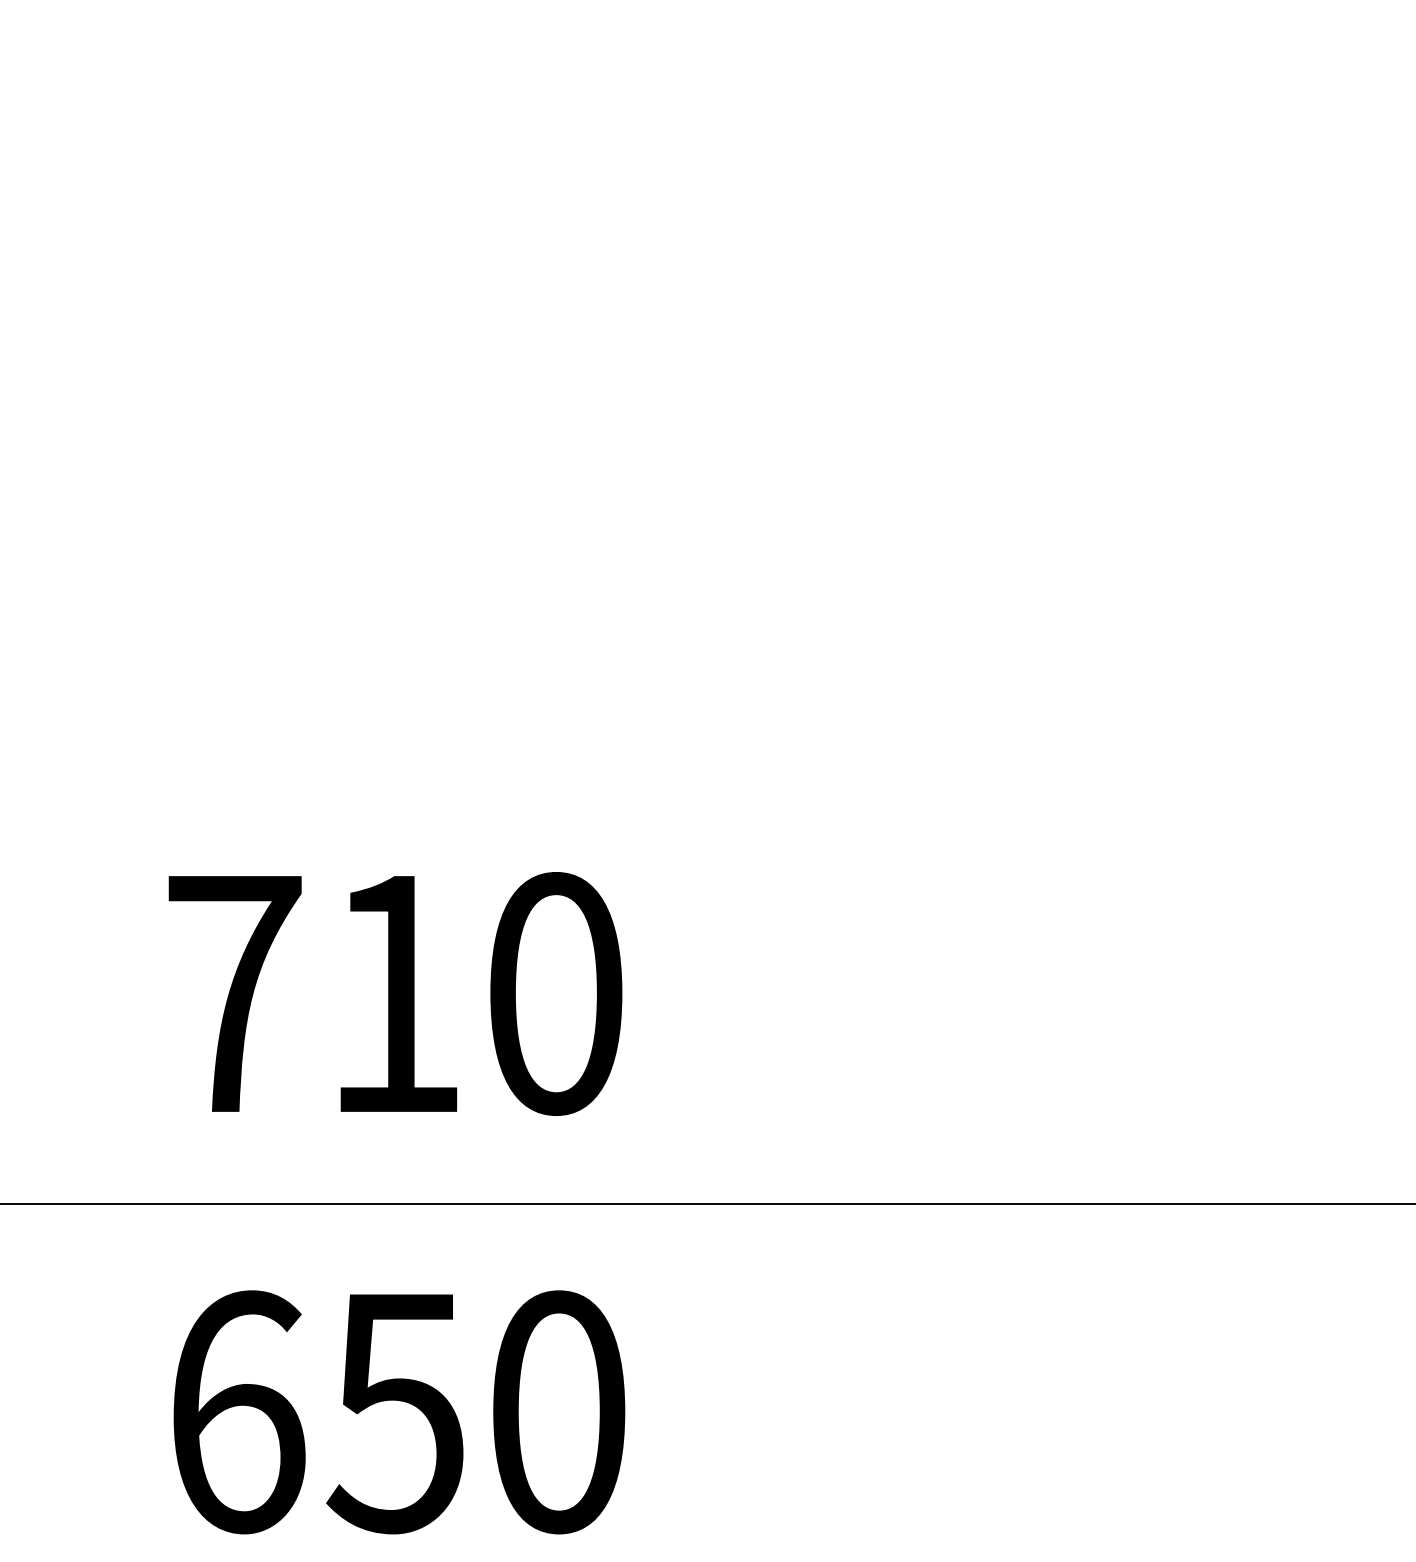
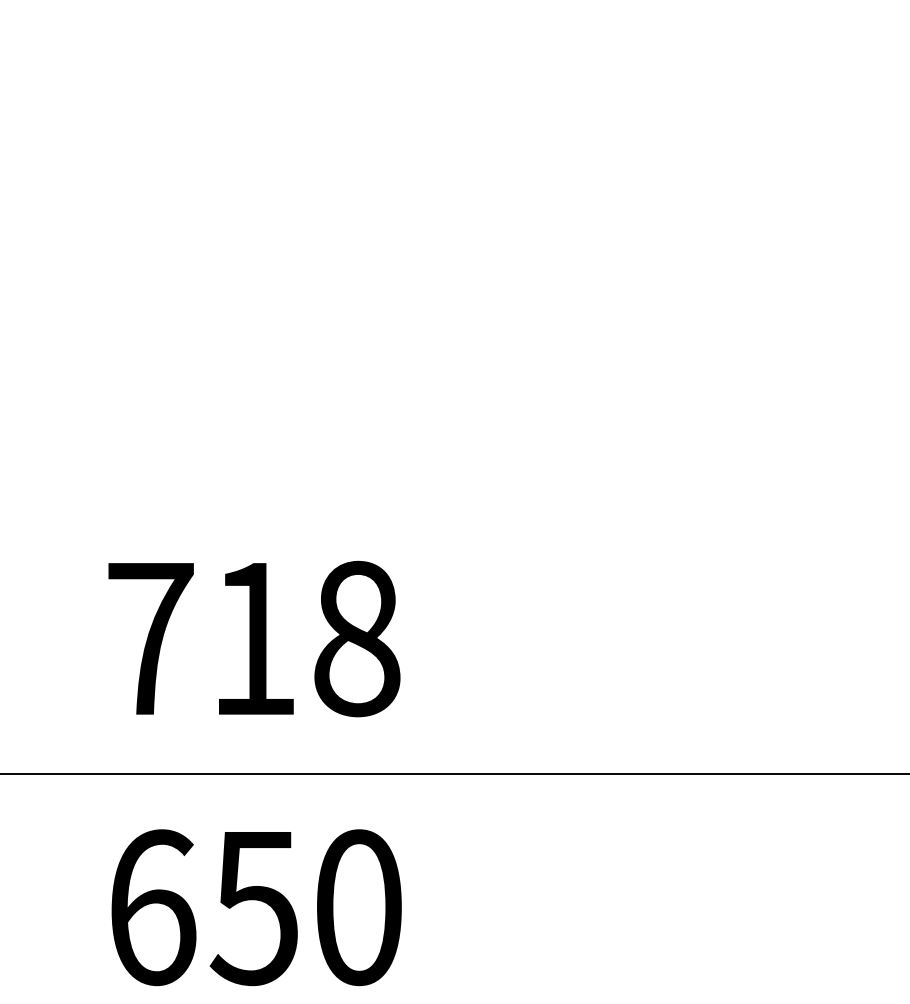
text: (556, 993) -> (357, 638), 710 -> 718

